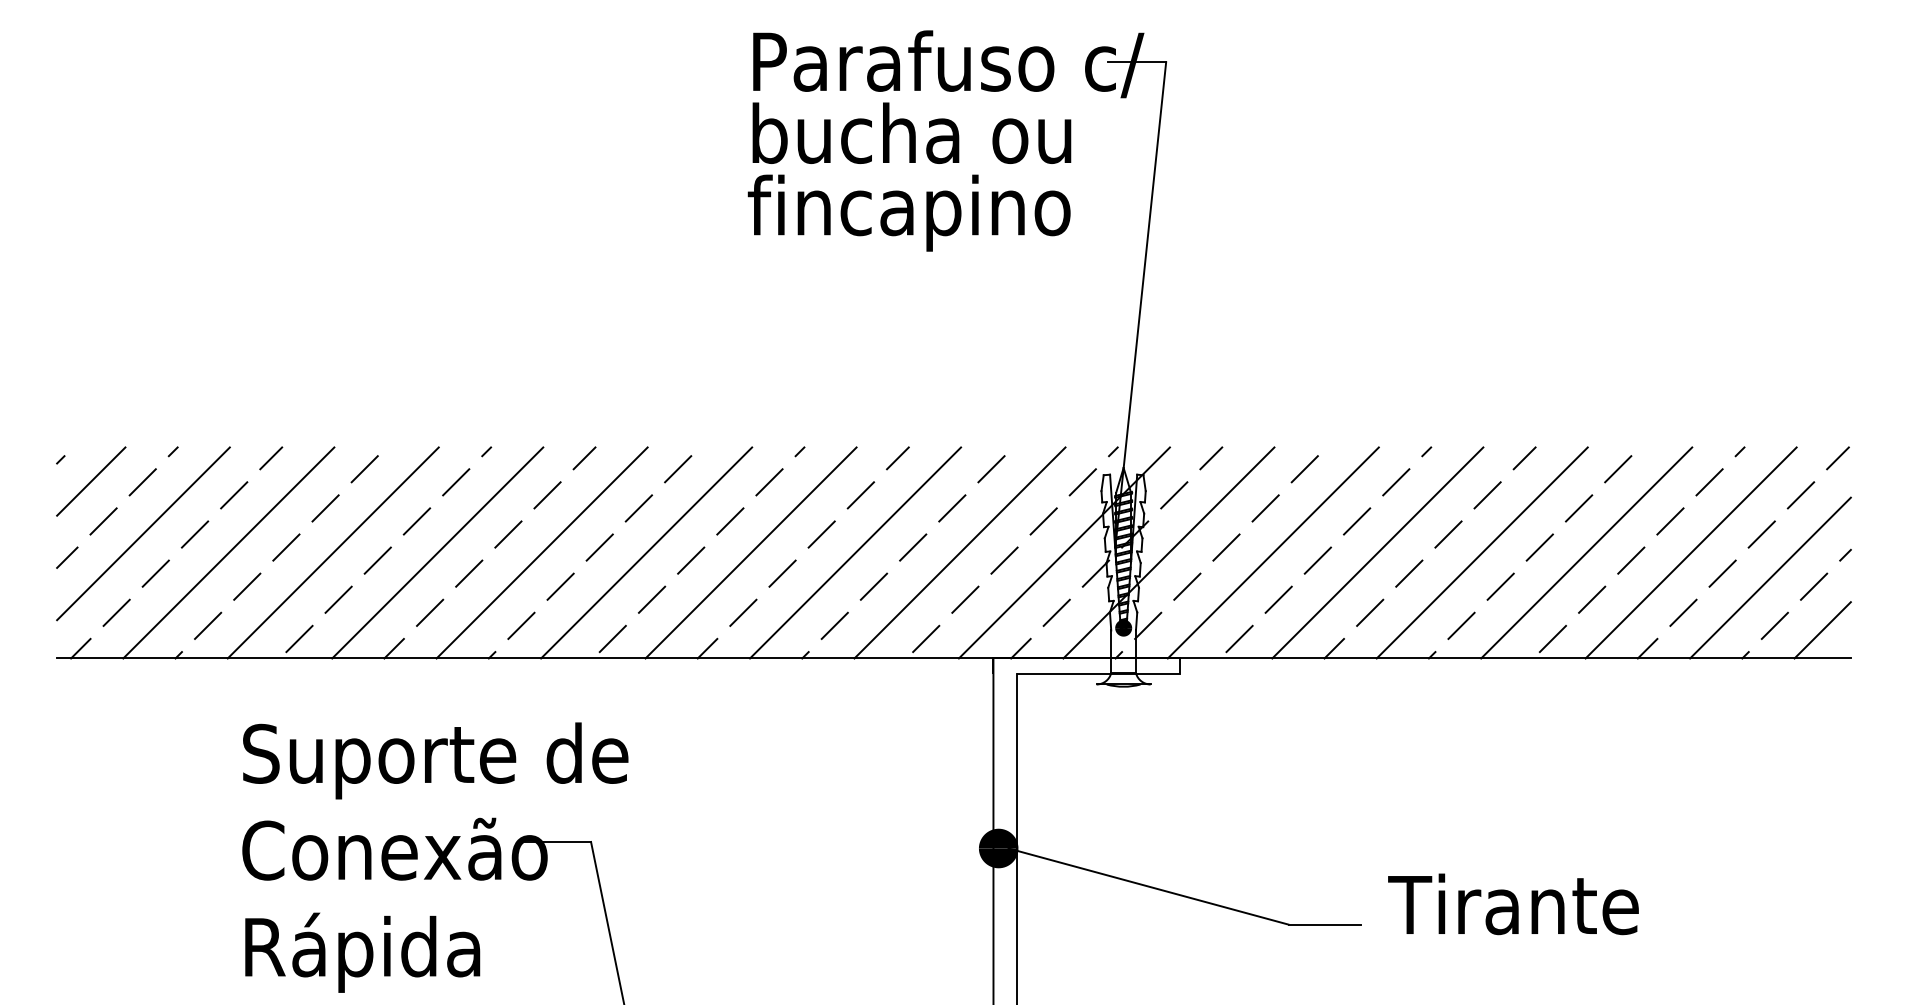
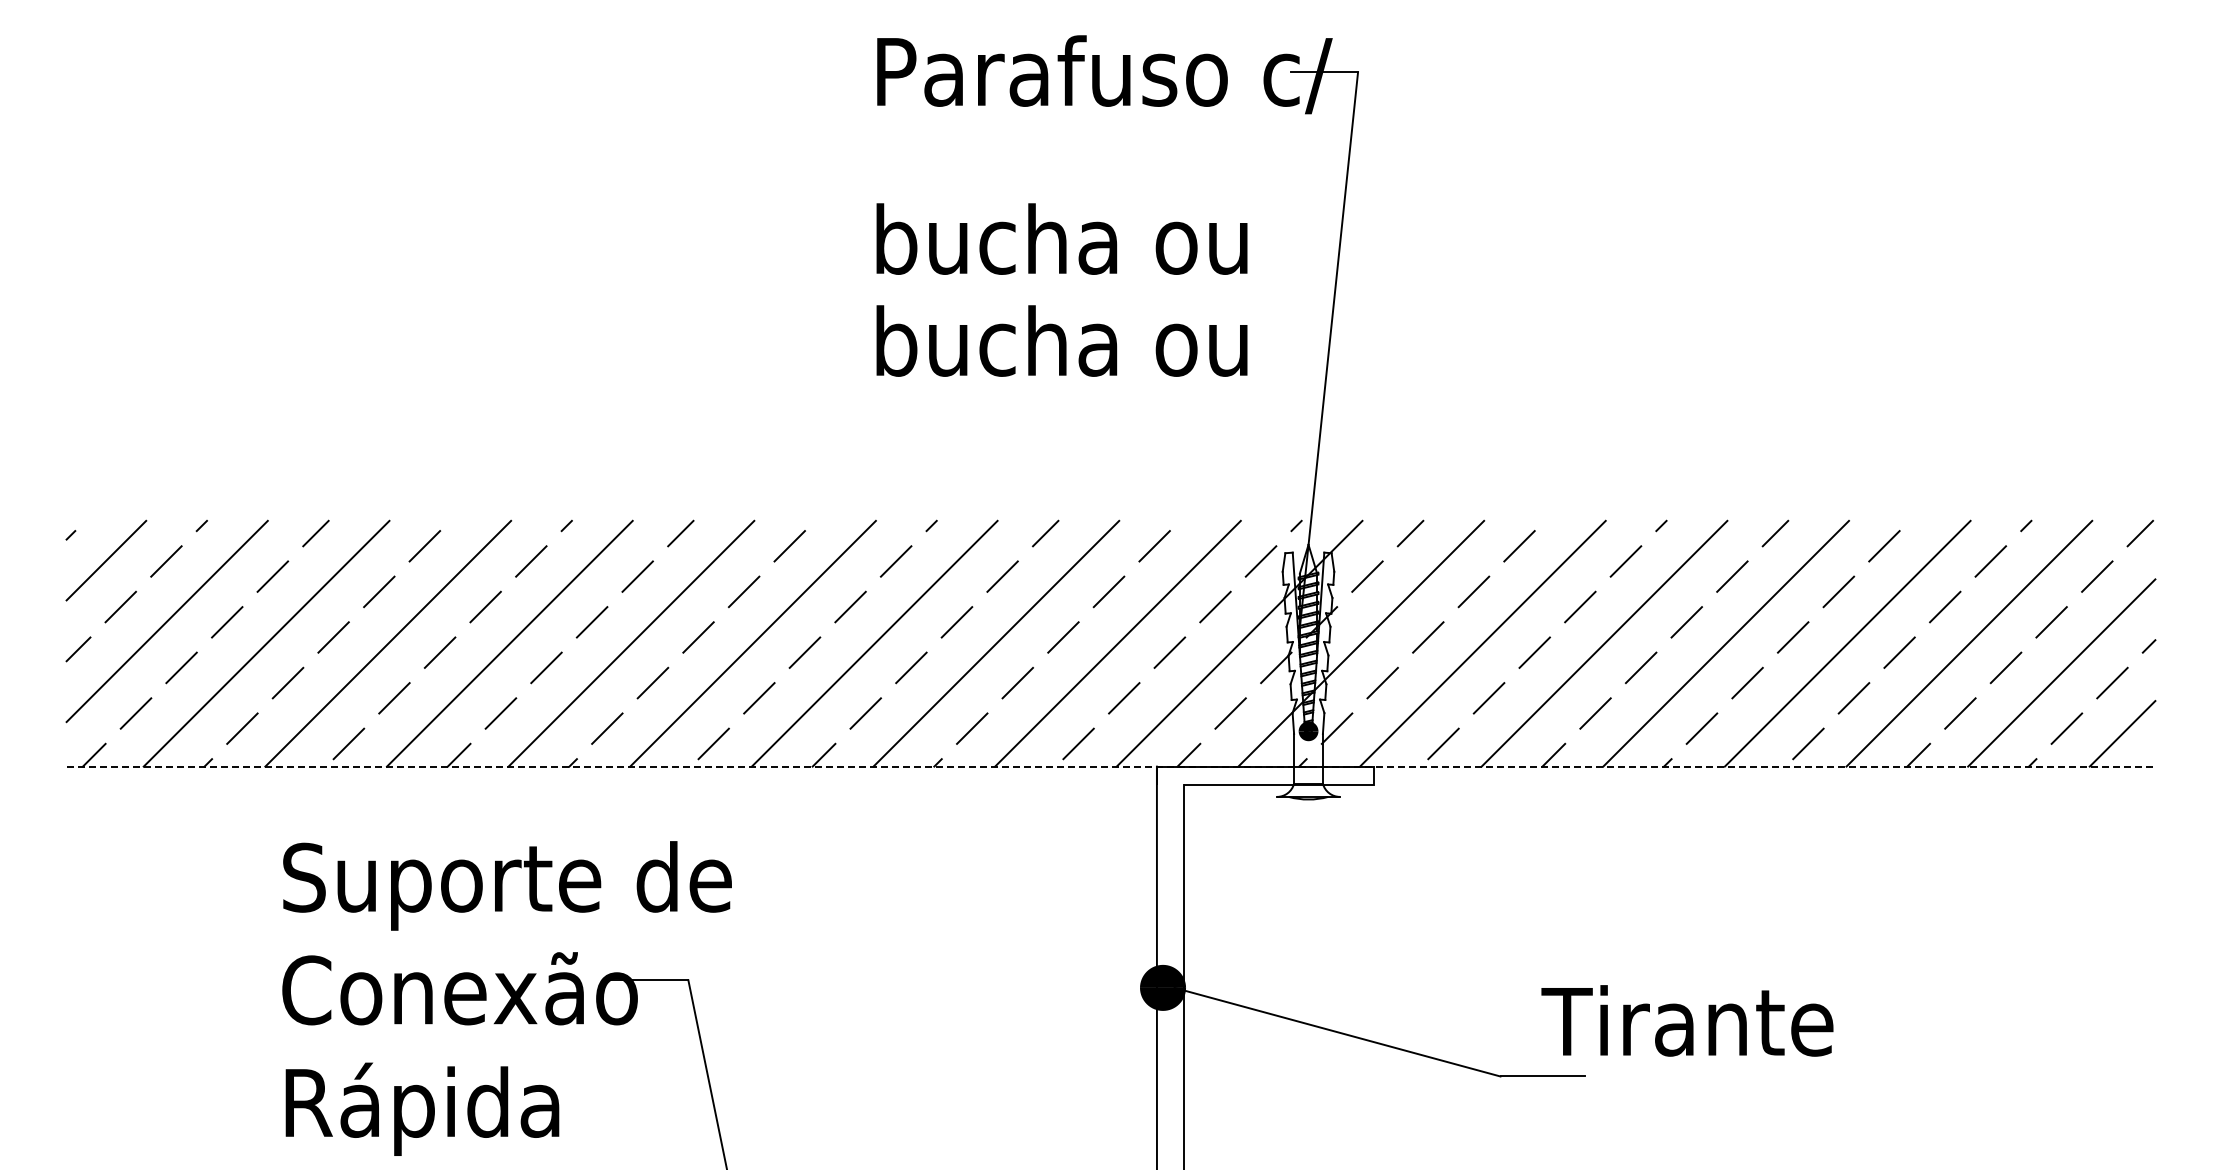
text: (911, 132) -> (1061, 340), moved
text: (909, 212) -> (1059, 247), fincapino -> bucha ou
line: (954, 658) -> (1111, 766), solid -> dashed
text: (1513, 903) -> (1687, 1020), moved

